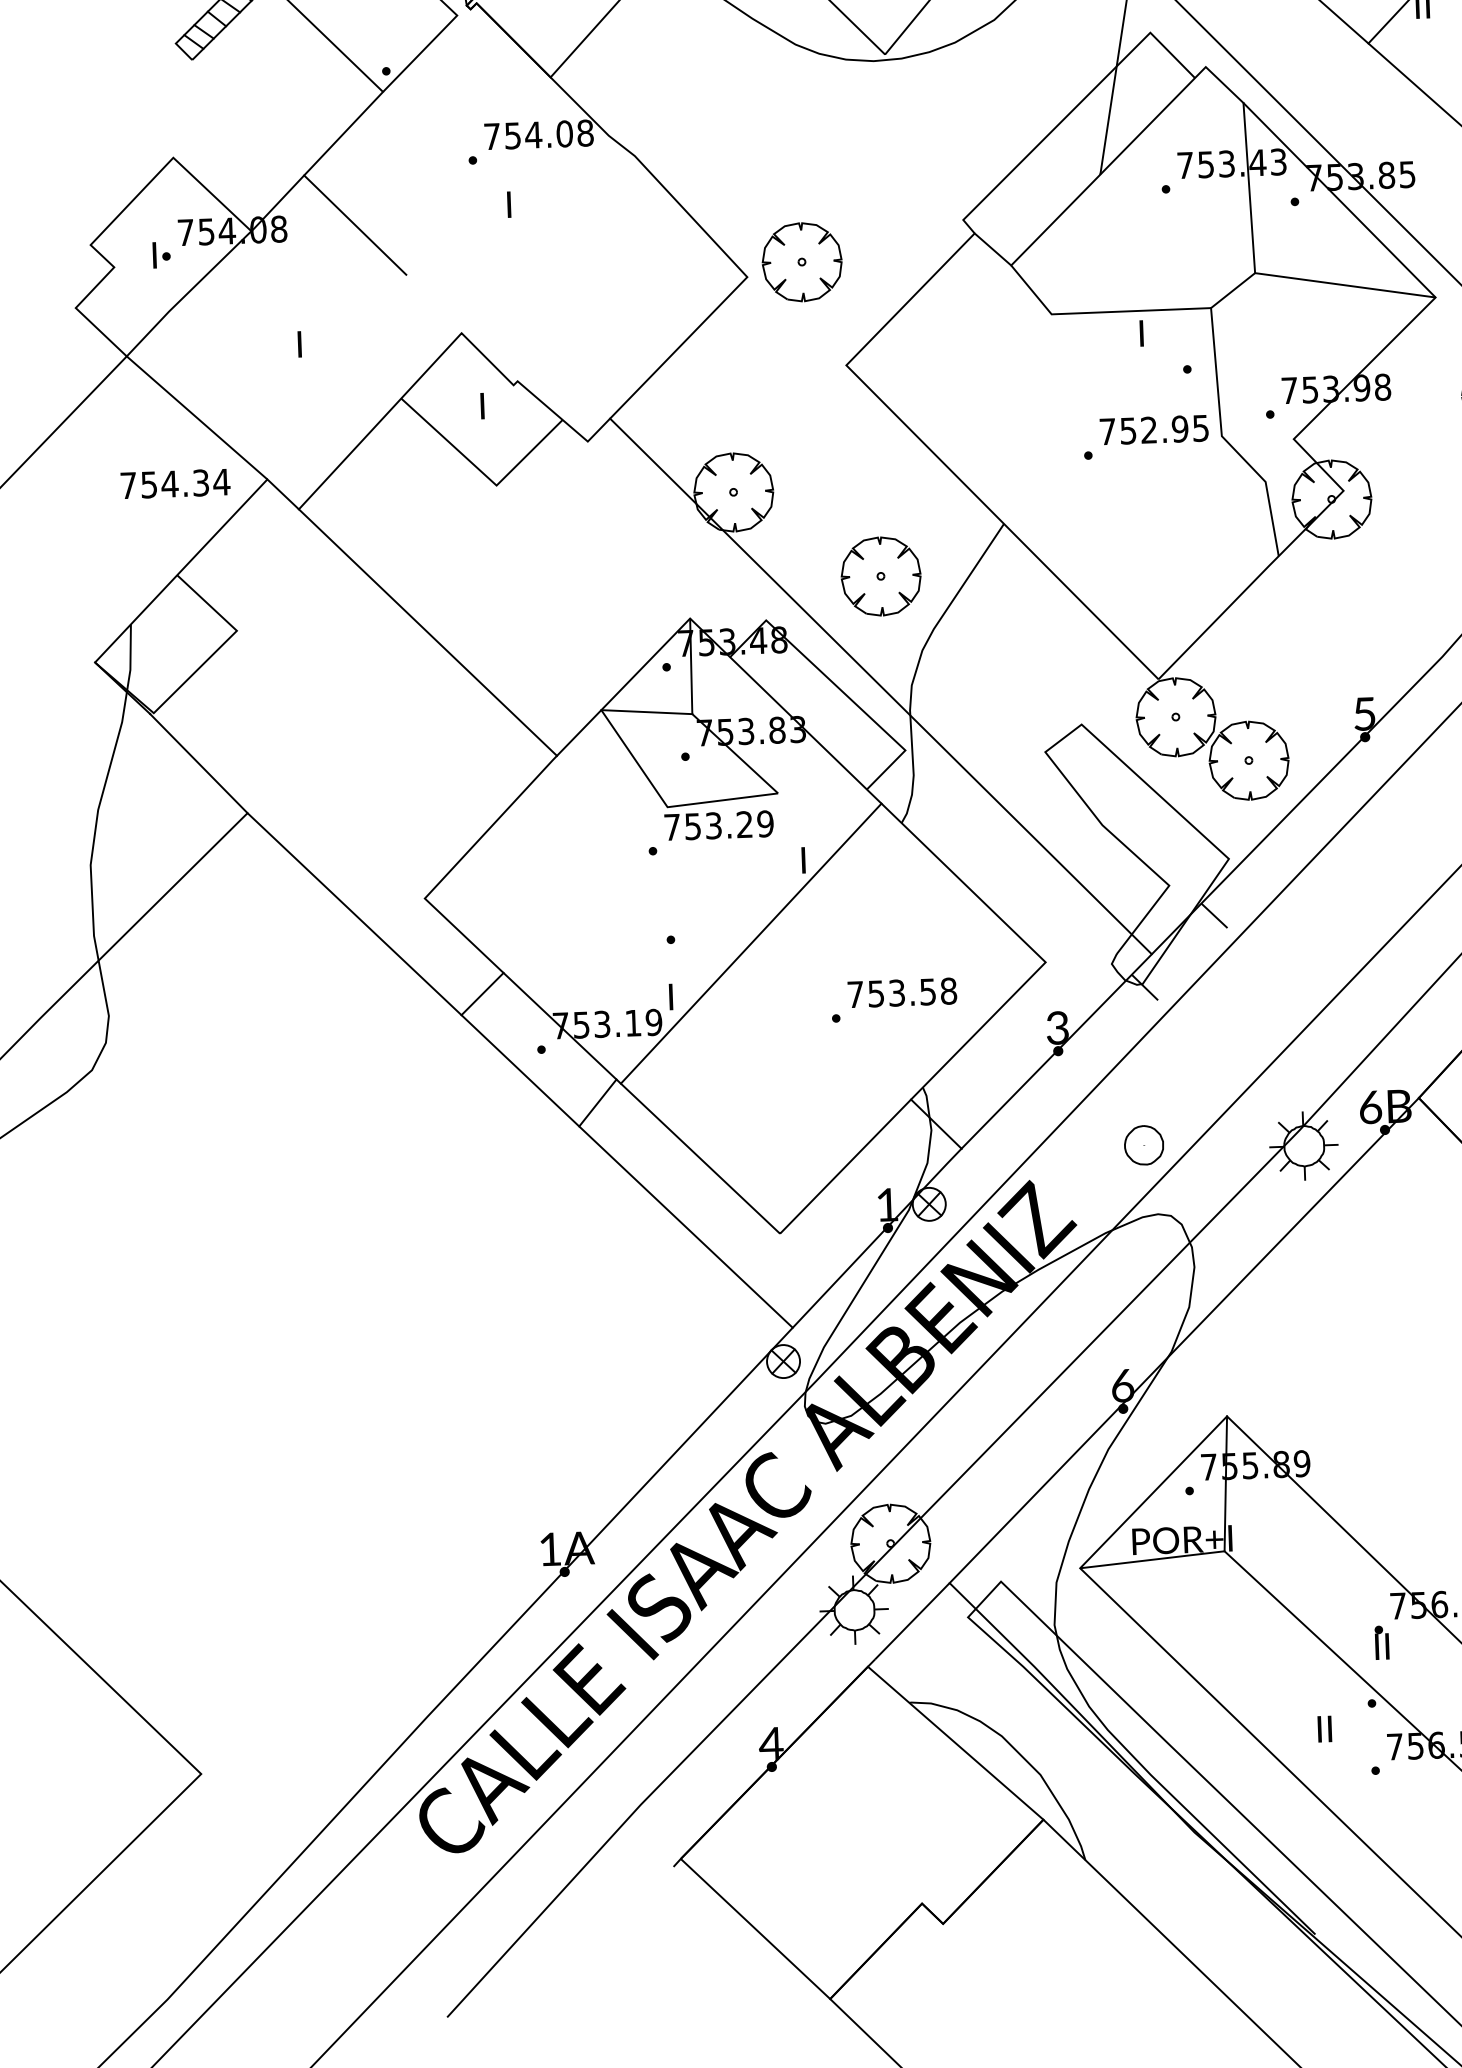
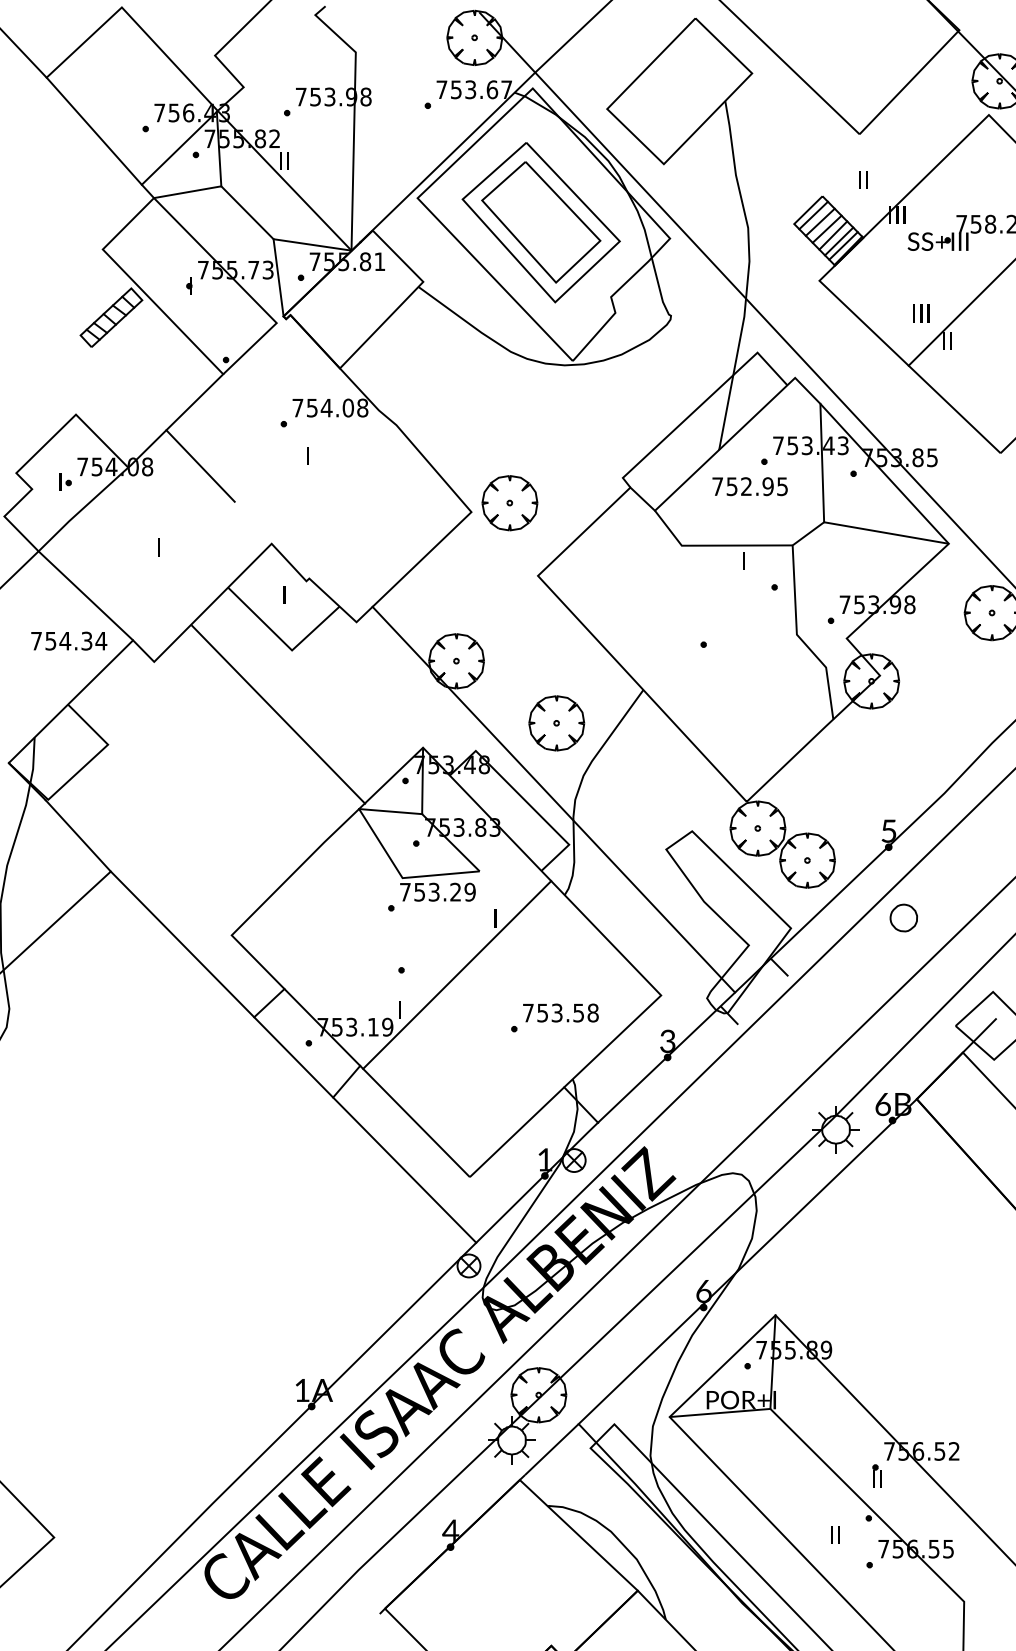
text: (1153, 429) -> (749, 486), moved
line: (427, 632) -> (278, 714), moved
part: (1143, 1144) -> (903, 917), moved

